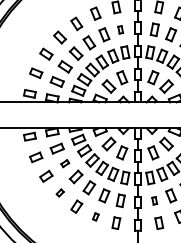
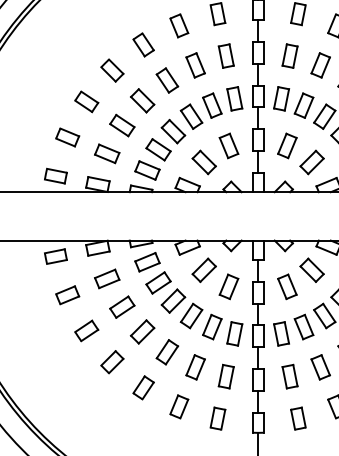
part: (120, 29) -> (225, 55), size x1.67
part: (64, 163) -> (120, 306), size x1.67
part: (60, 192) -> (113, 361), size x1.67
part: (154, 200) -> (289, 376), size x1.67
part: (95, 216) -> (178, 406), size x1.67

